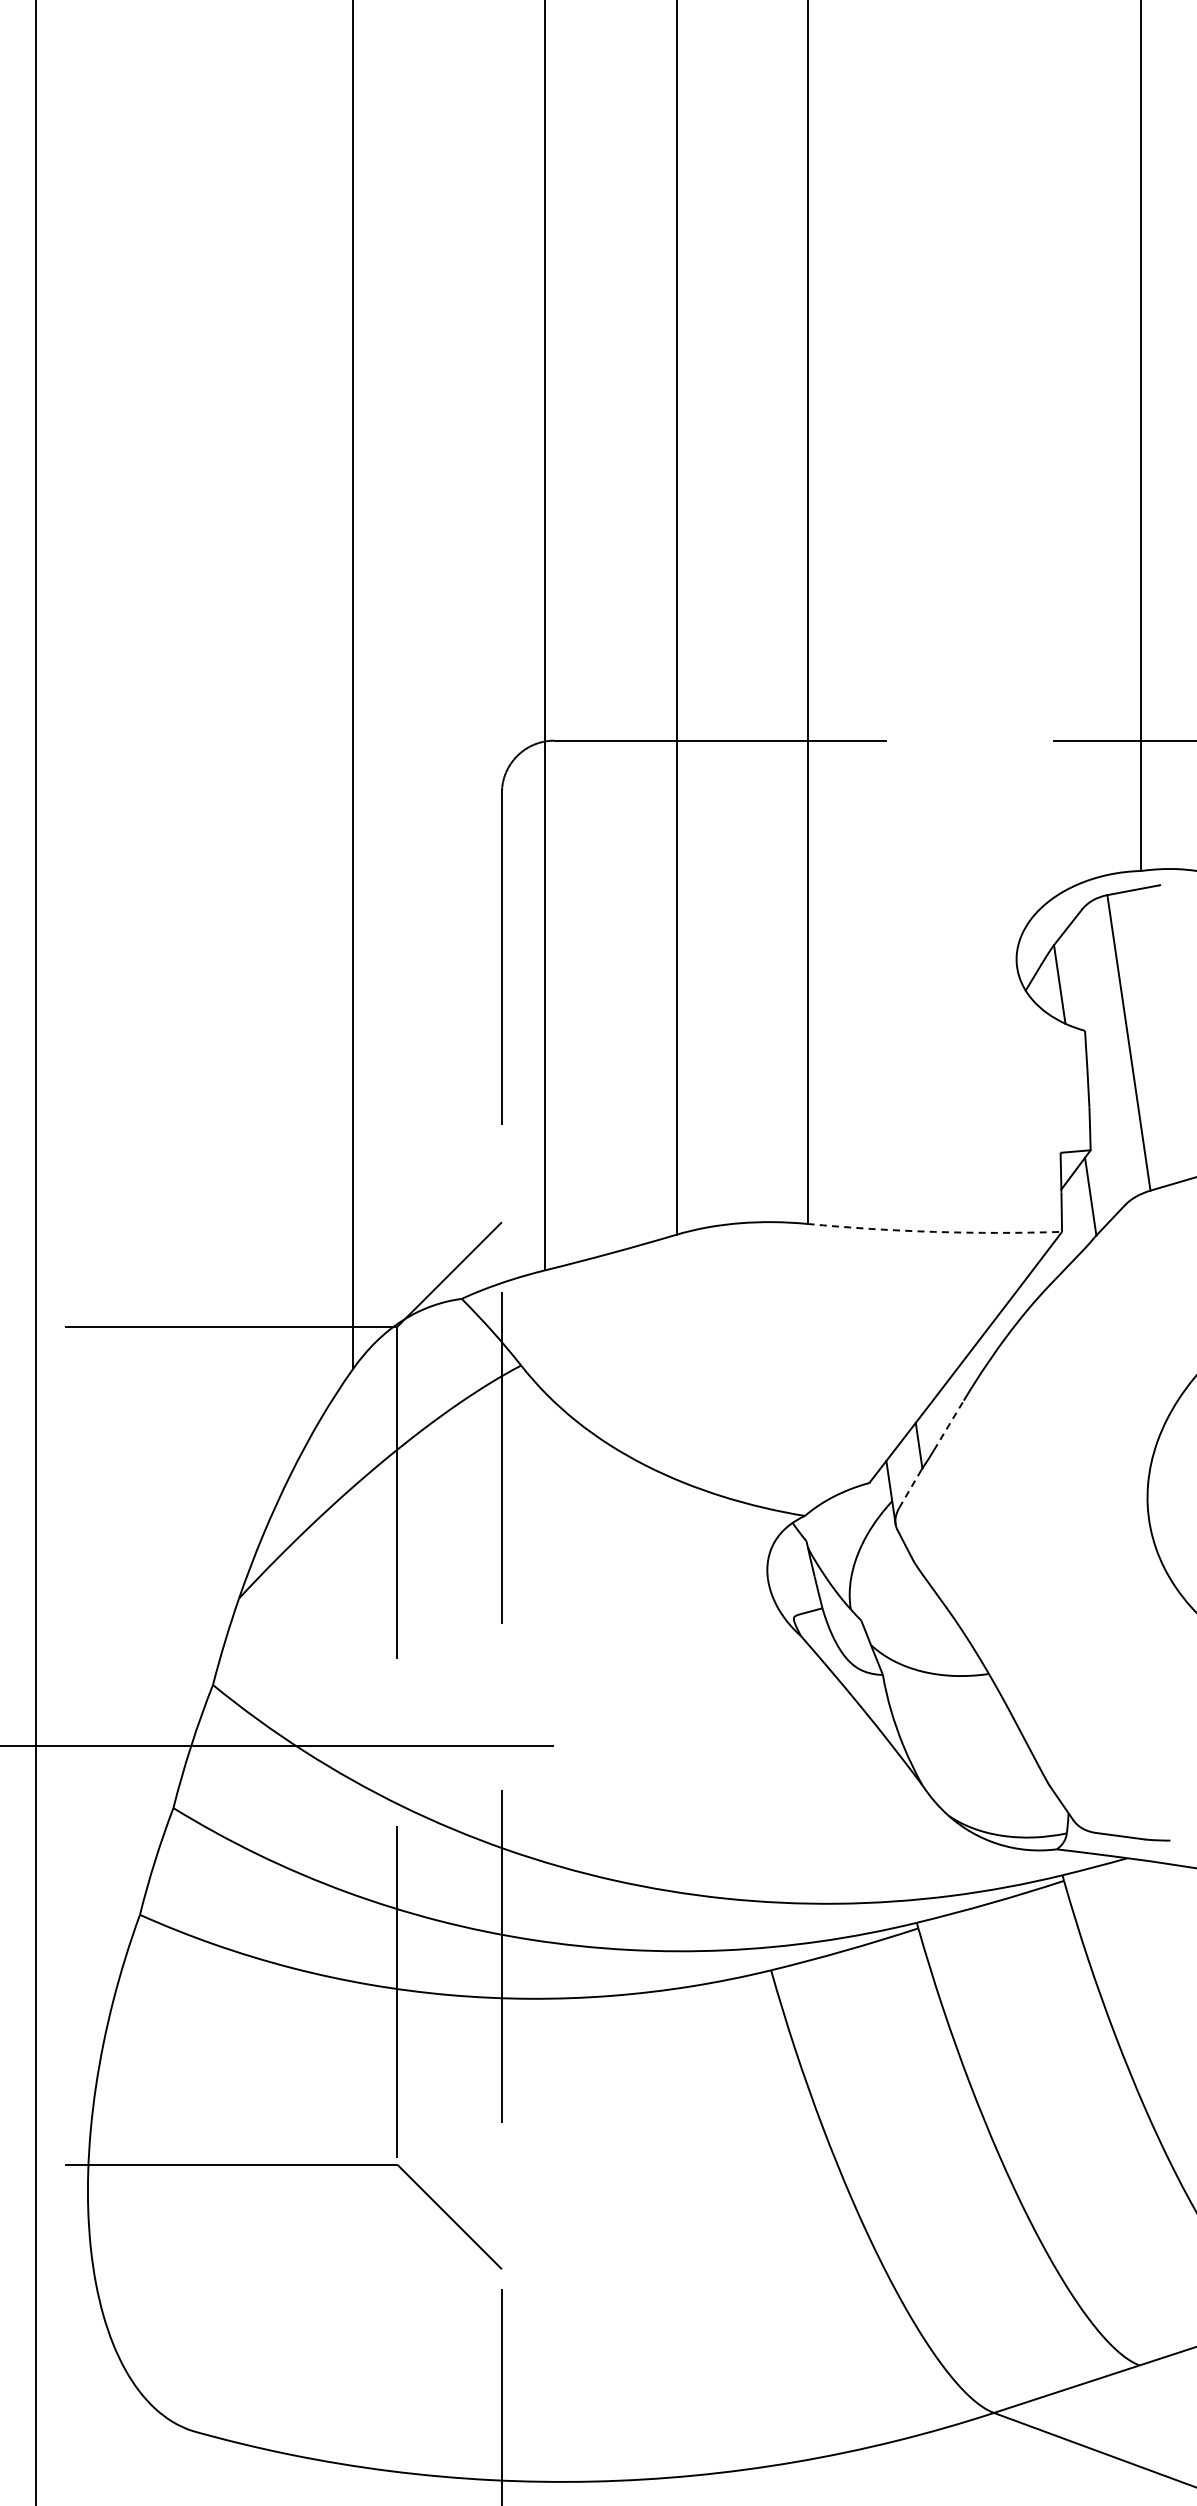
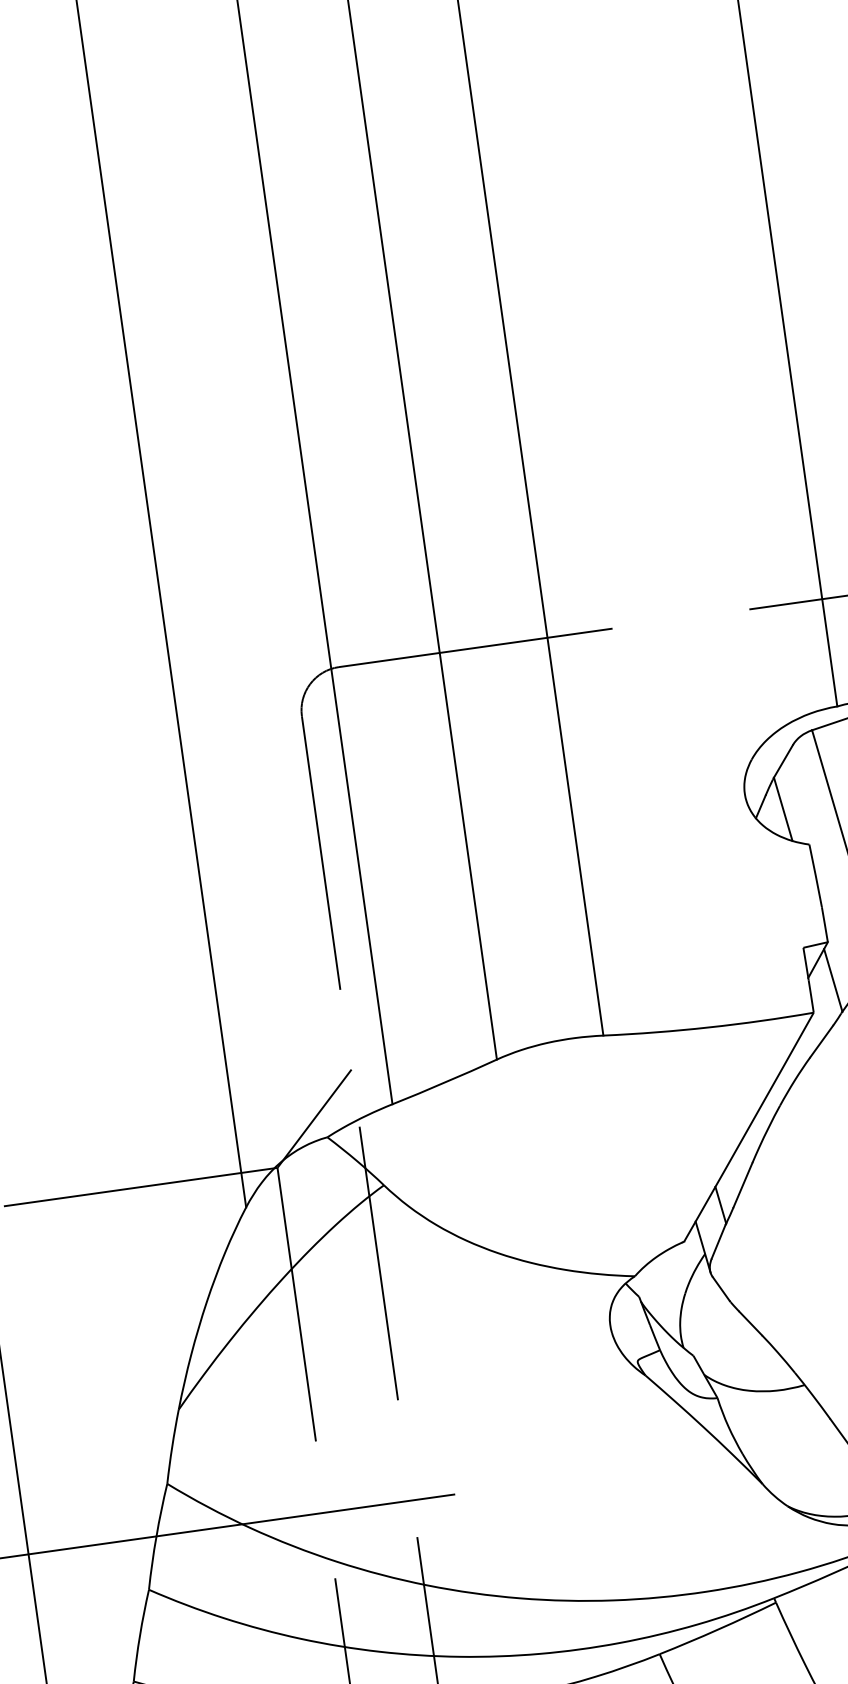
arc: (934, 1231) -> (708, 1027), dashed -> solid
line: (948, 1425) -> (742, 1185), dashed -> solid
line: (910, 1489) -> (718, 1242), dashed -> solid

